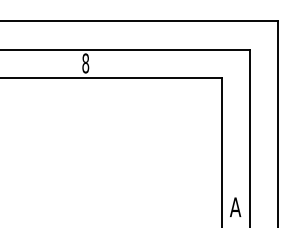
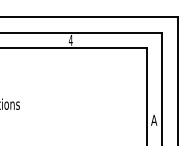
text: (85, 61) -> (70, 39), 8 -> 4

